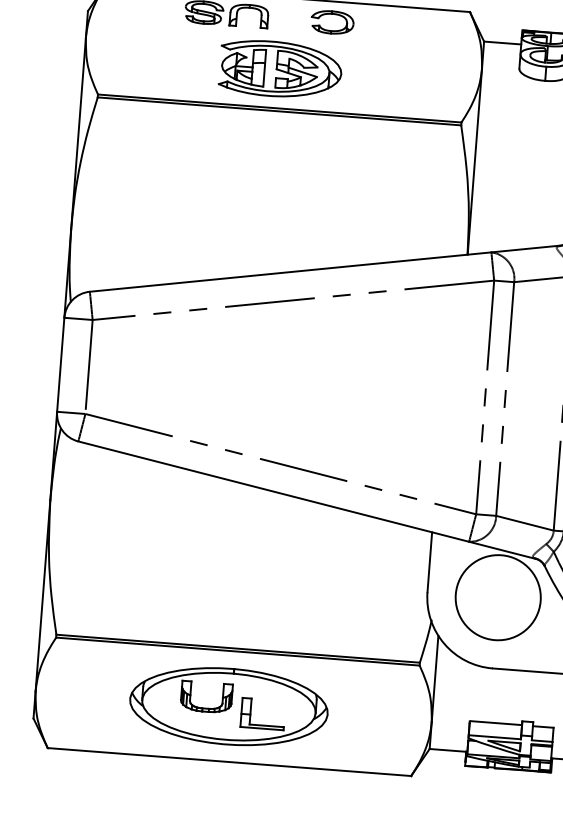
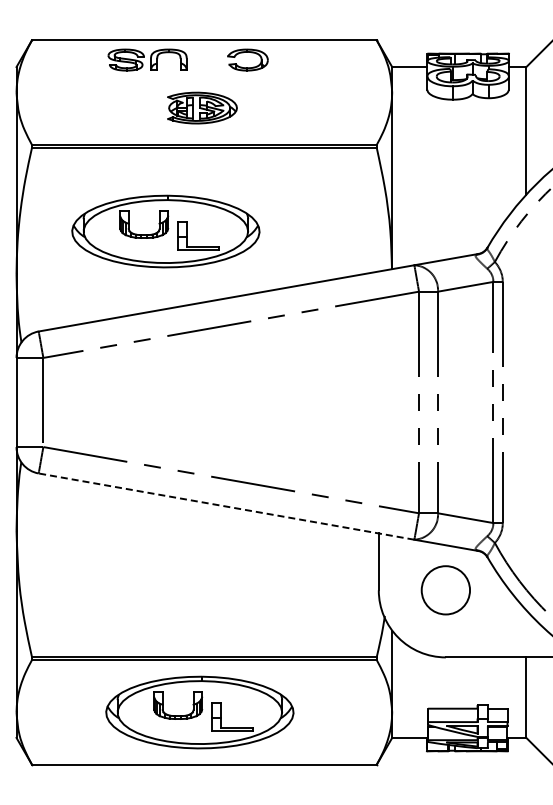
part: (280, 68) -> (202, 107), size x0.6
part: (231, 196) -> (165, 231), added
line: (273, 491) -> (226, 506), solid -> dashed
circle: (497, 597) -> (445, 590), size x0.6

